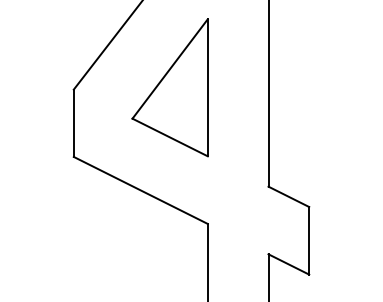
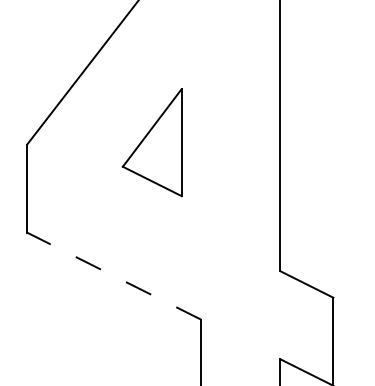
part: (169, 87) -> (151, 142), size x0.6
line: (140, 190) -> (113, 276), solid -> dashed

